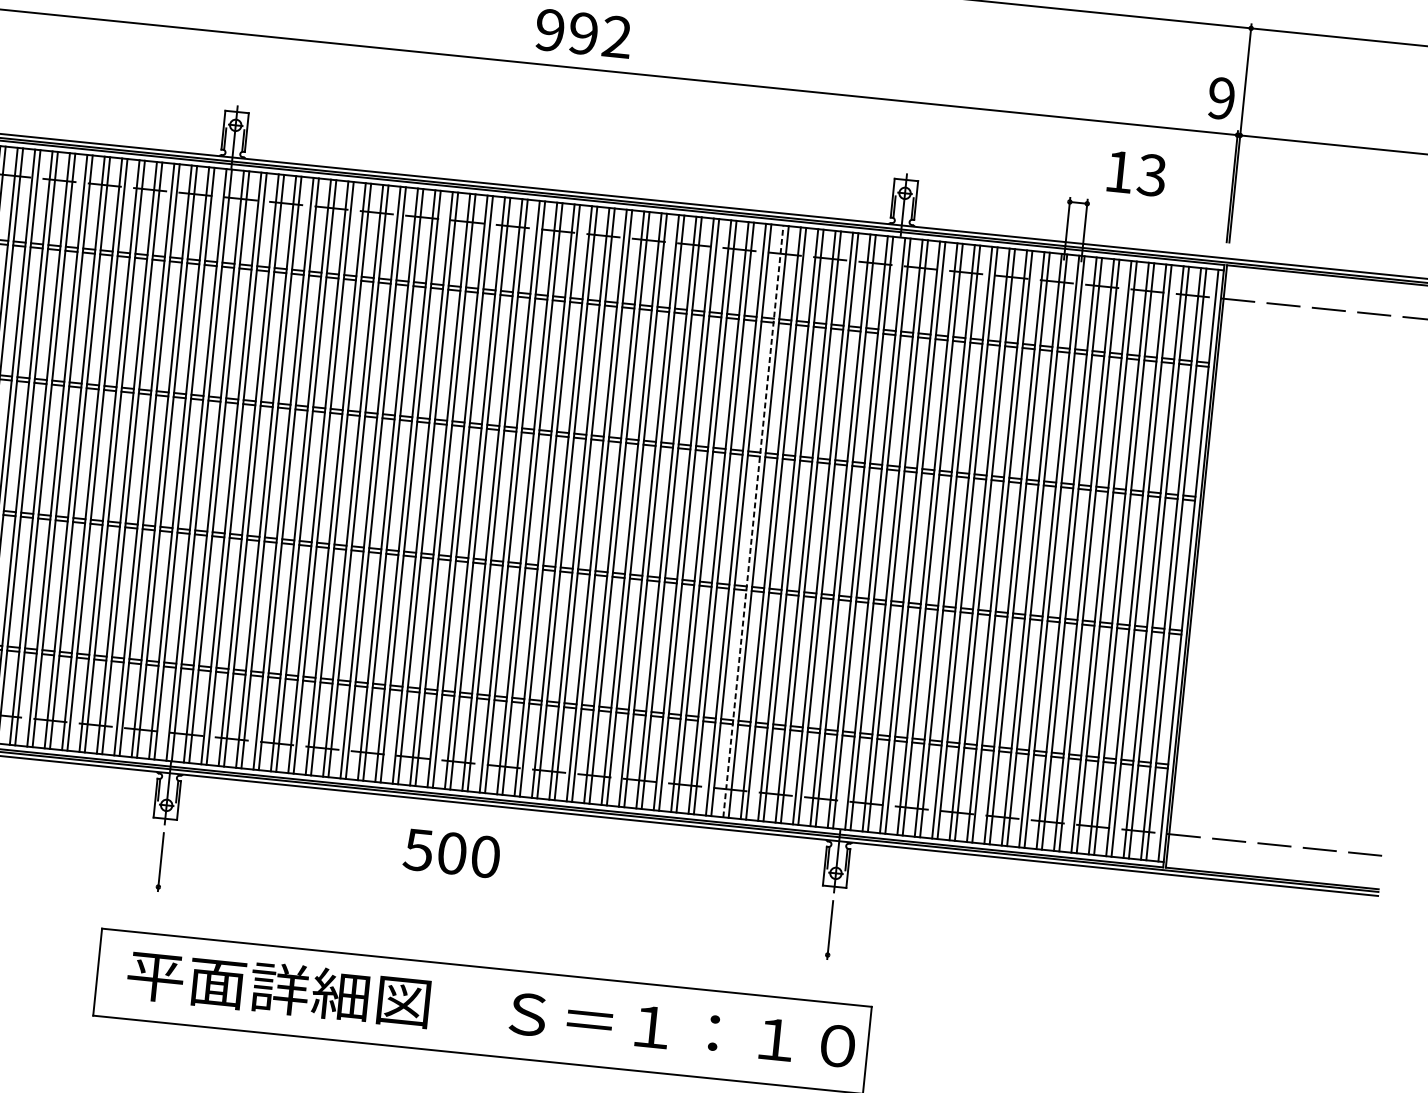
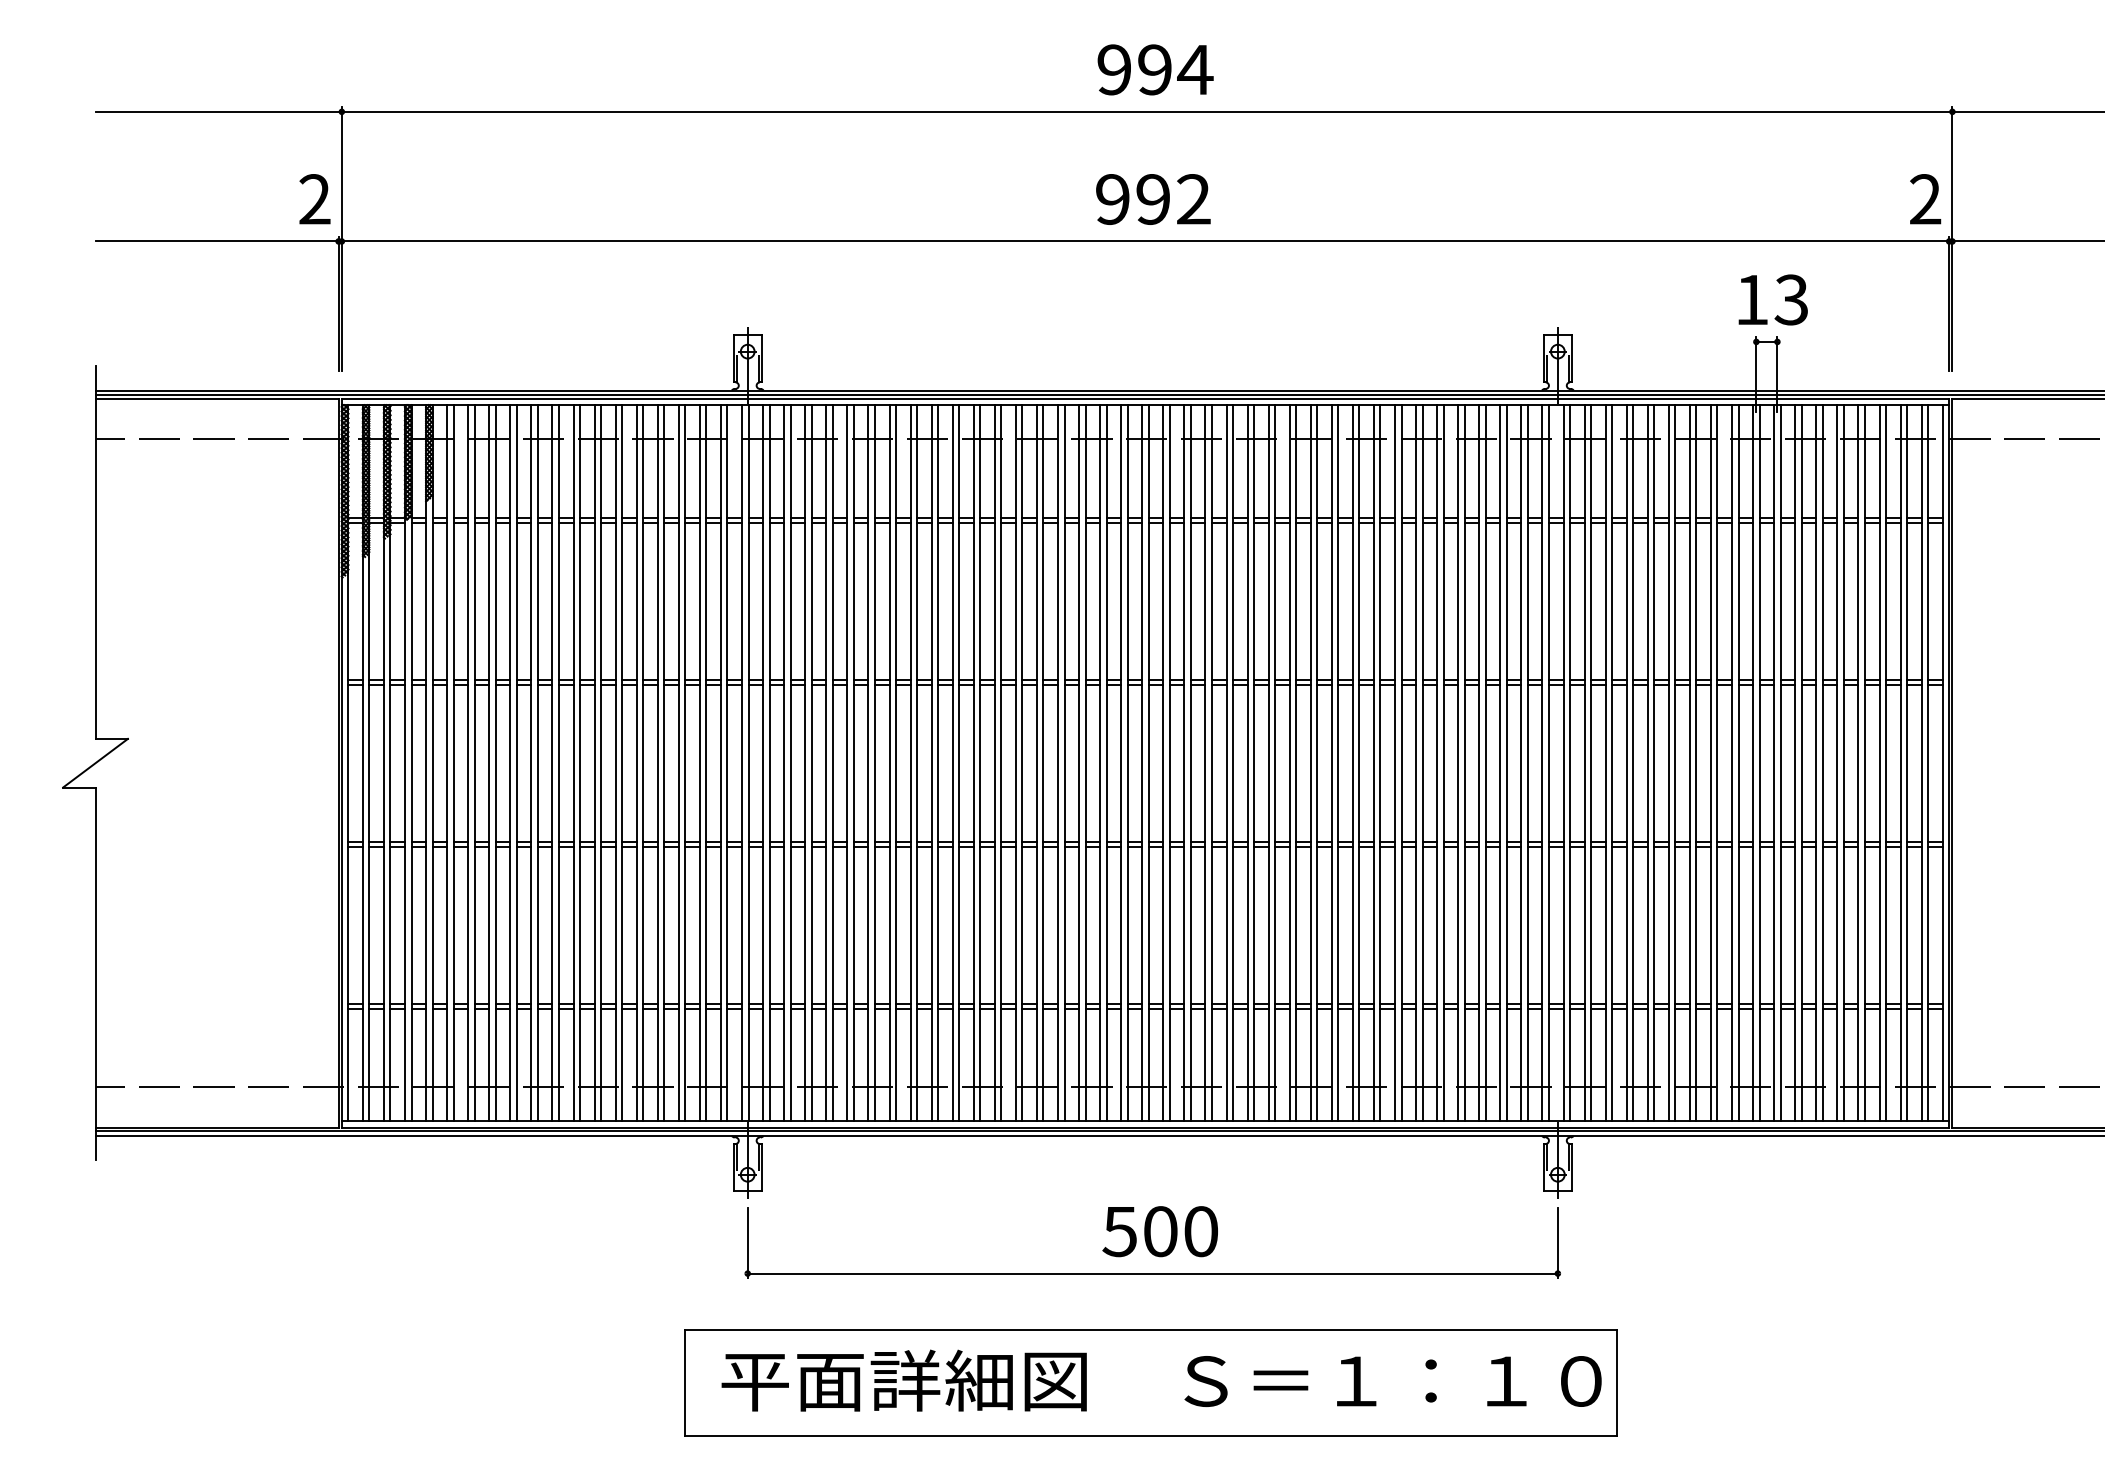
text: (1221, 98) -> (1925, 199), 9 -> 2
text: (1136, 173) -> (1772, 299), moved
line: (753, 520) -> (1416, 762), dashed -> solid
text: (451, 853) -> (1159, 1231), moved
line: (492, 920) -> (1152, 1273), added

